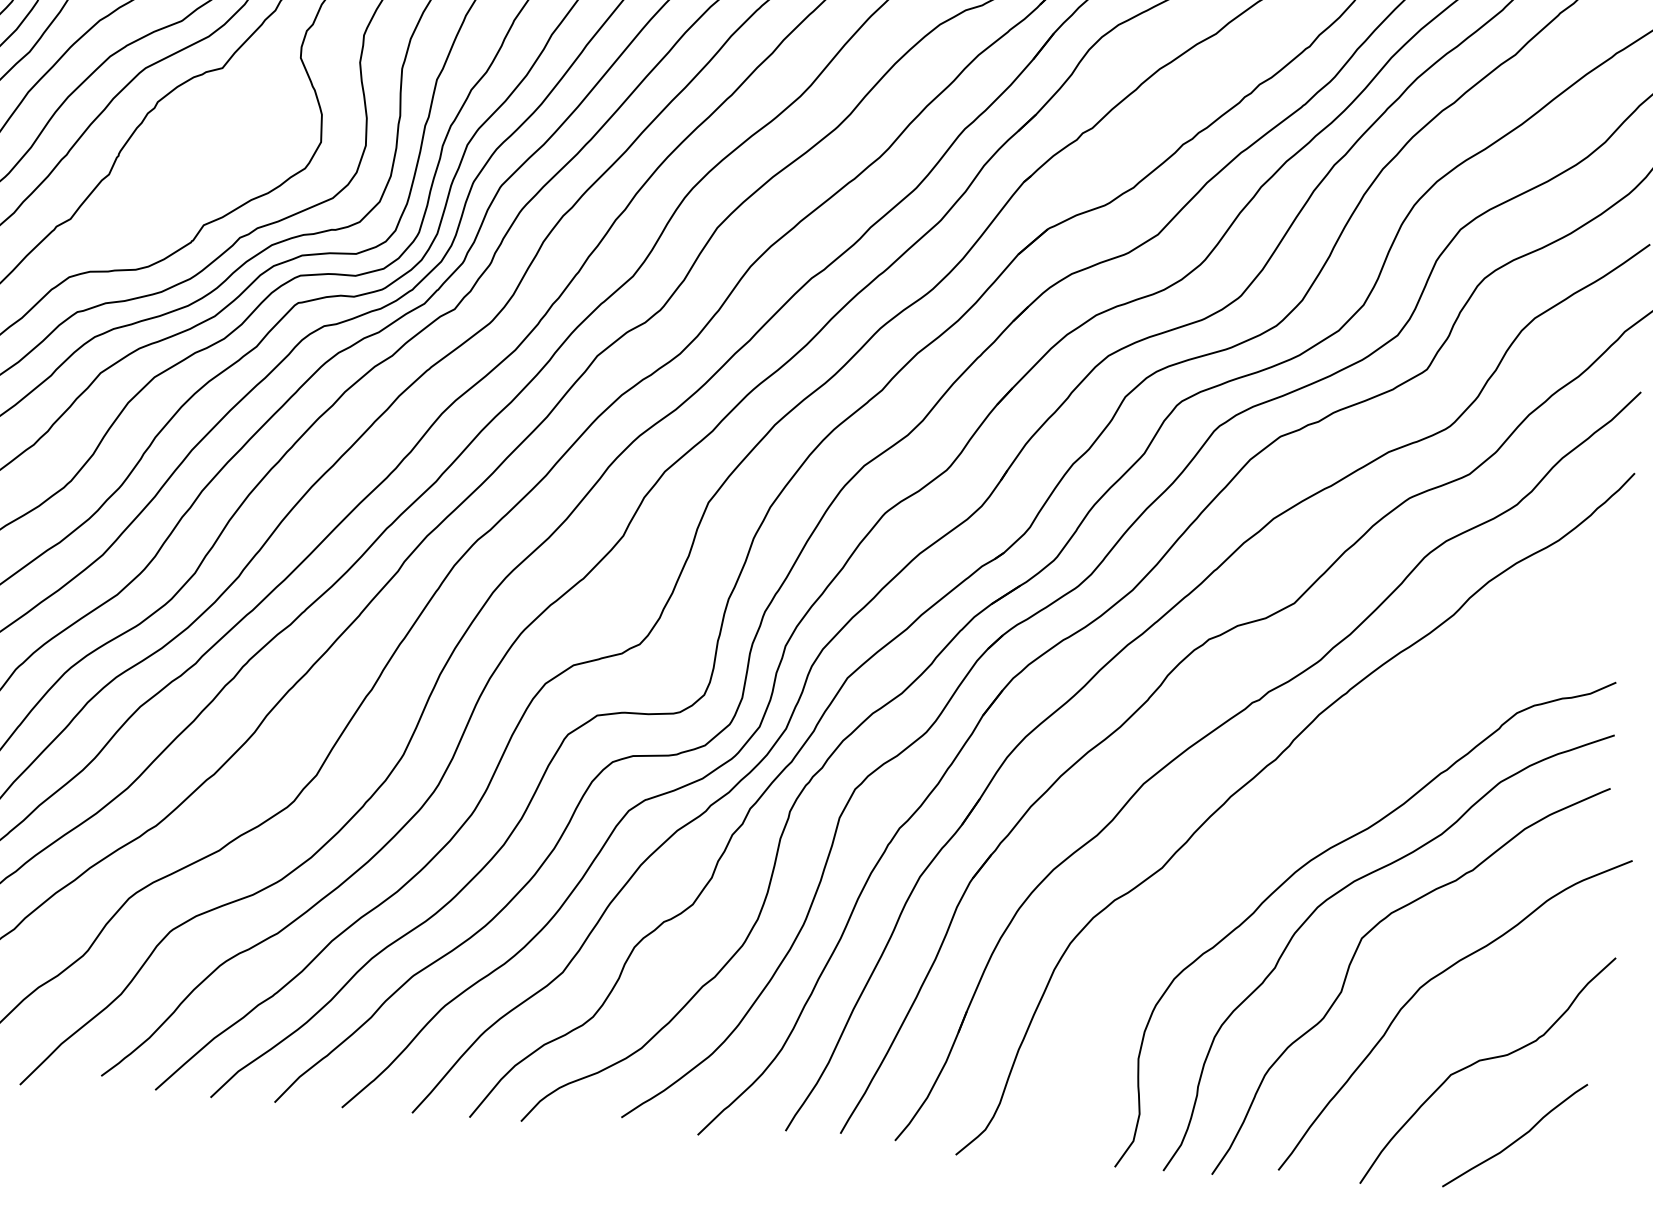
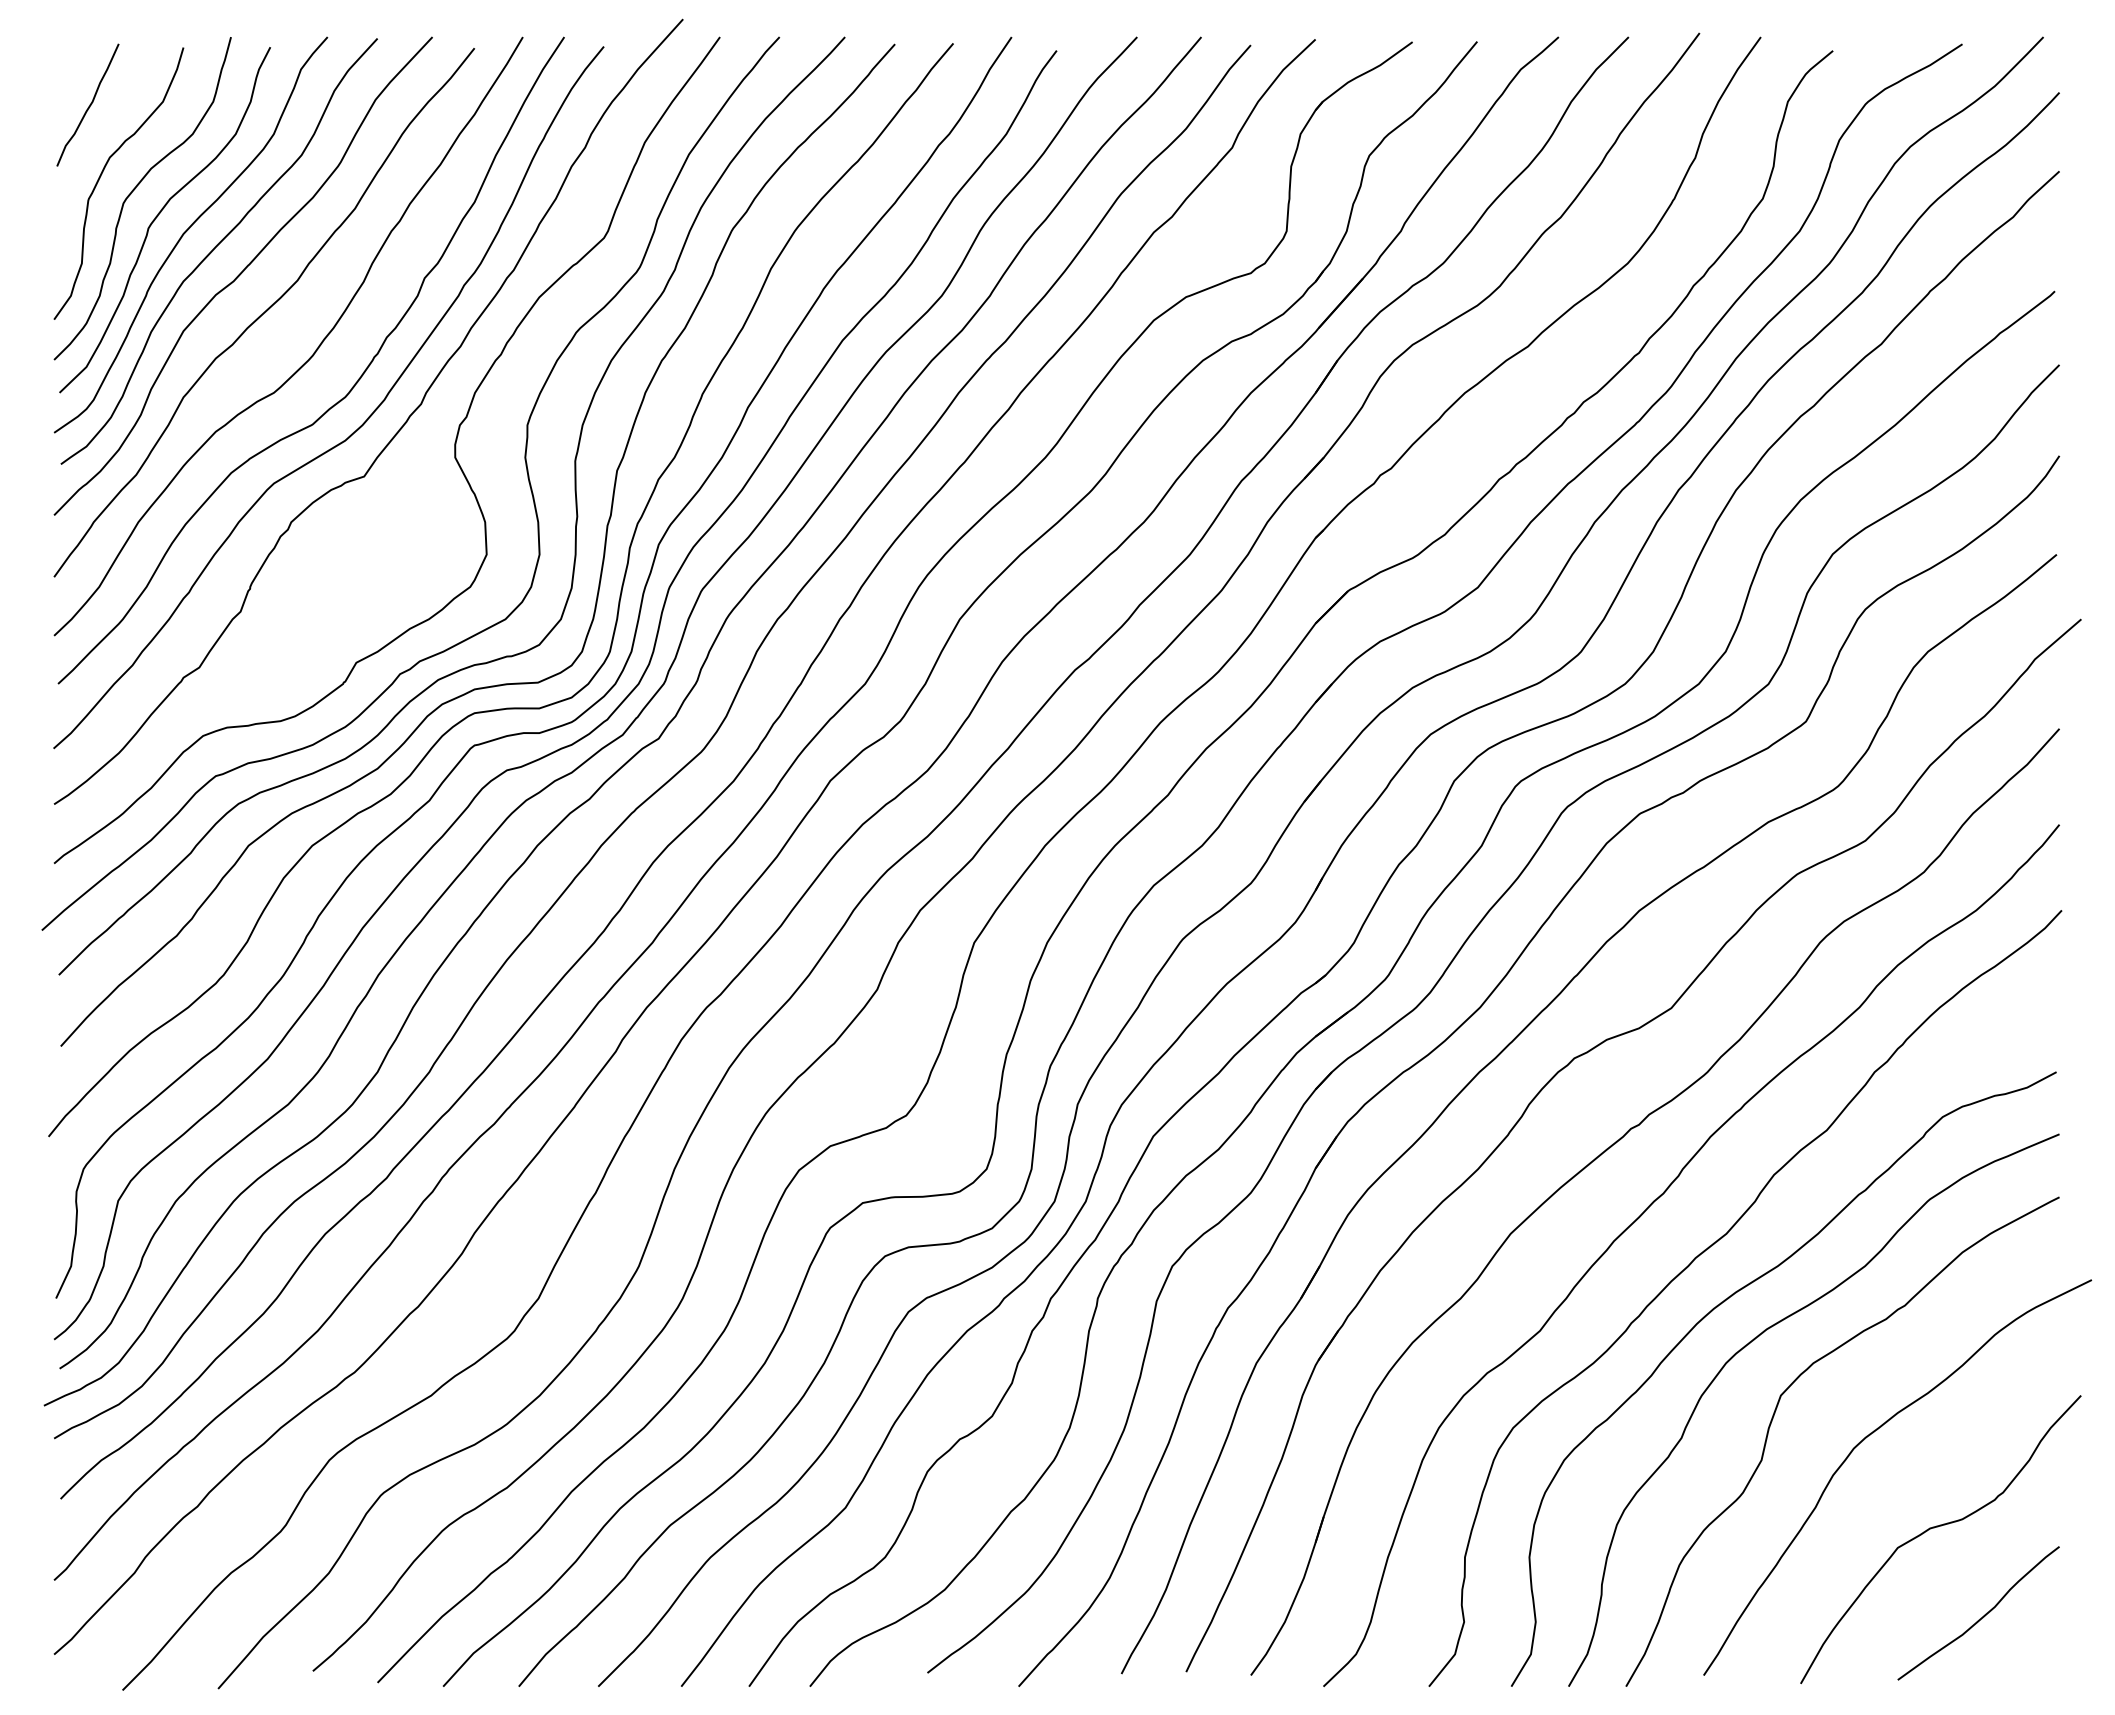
curve: (1310, 810) -> (1708, 1249), added

